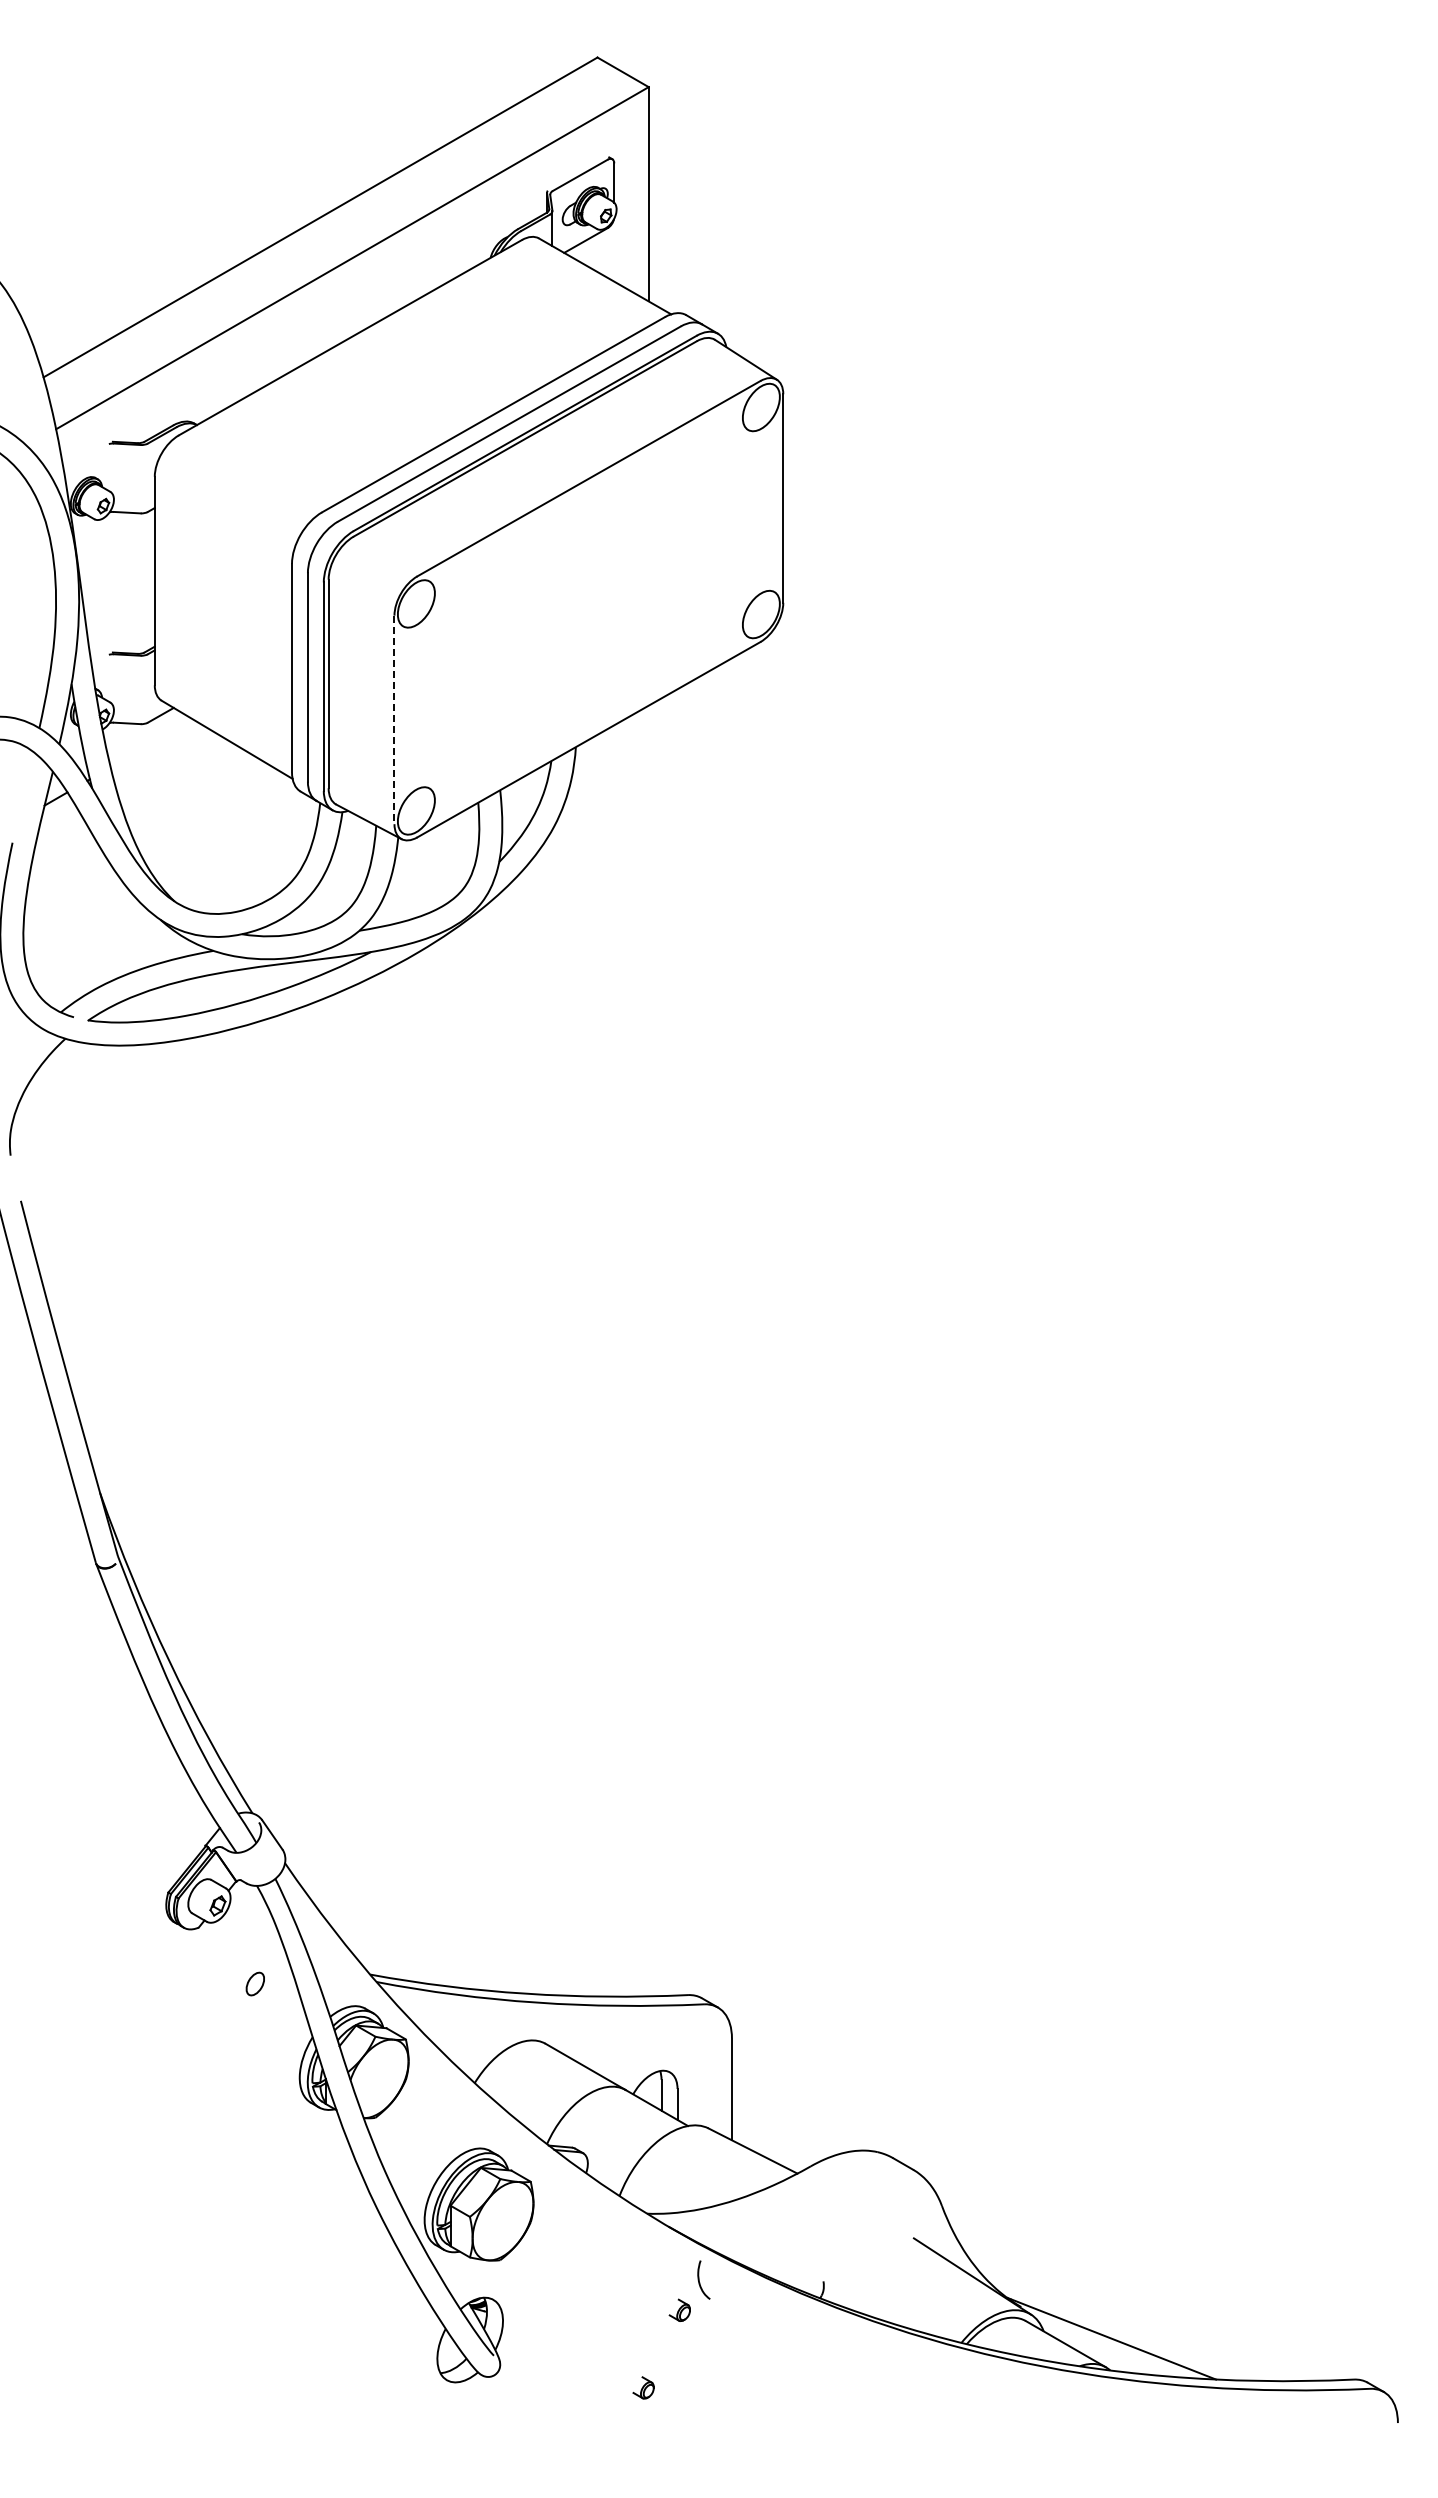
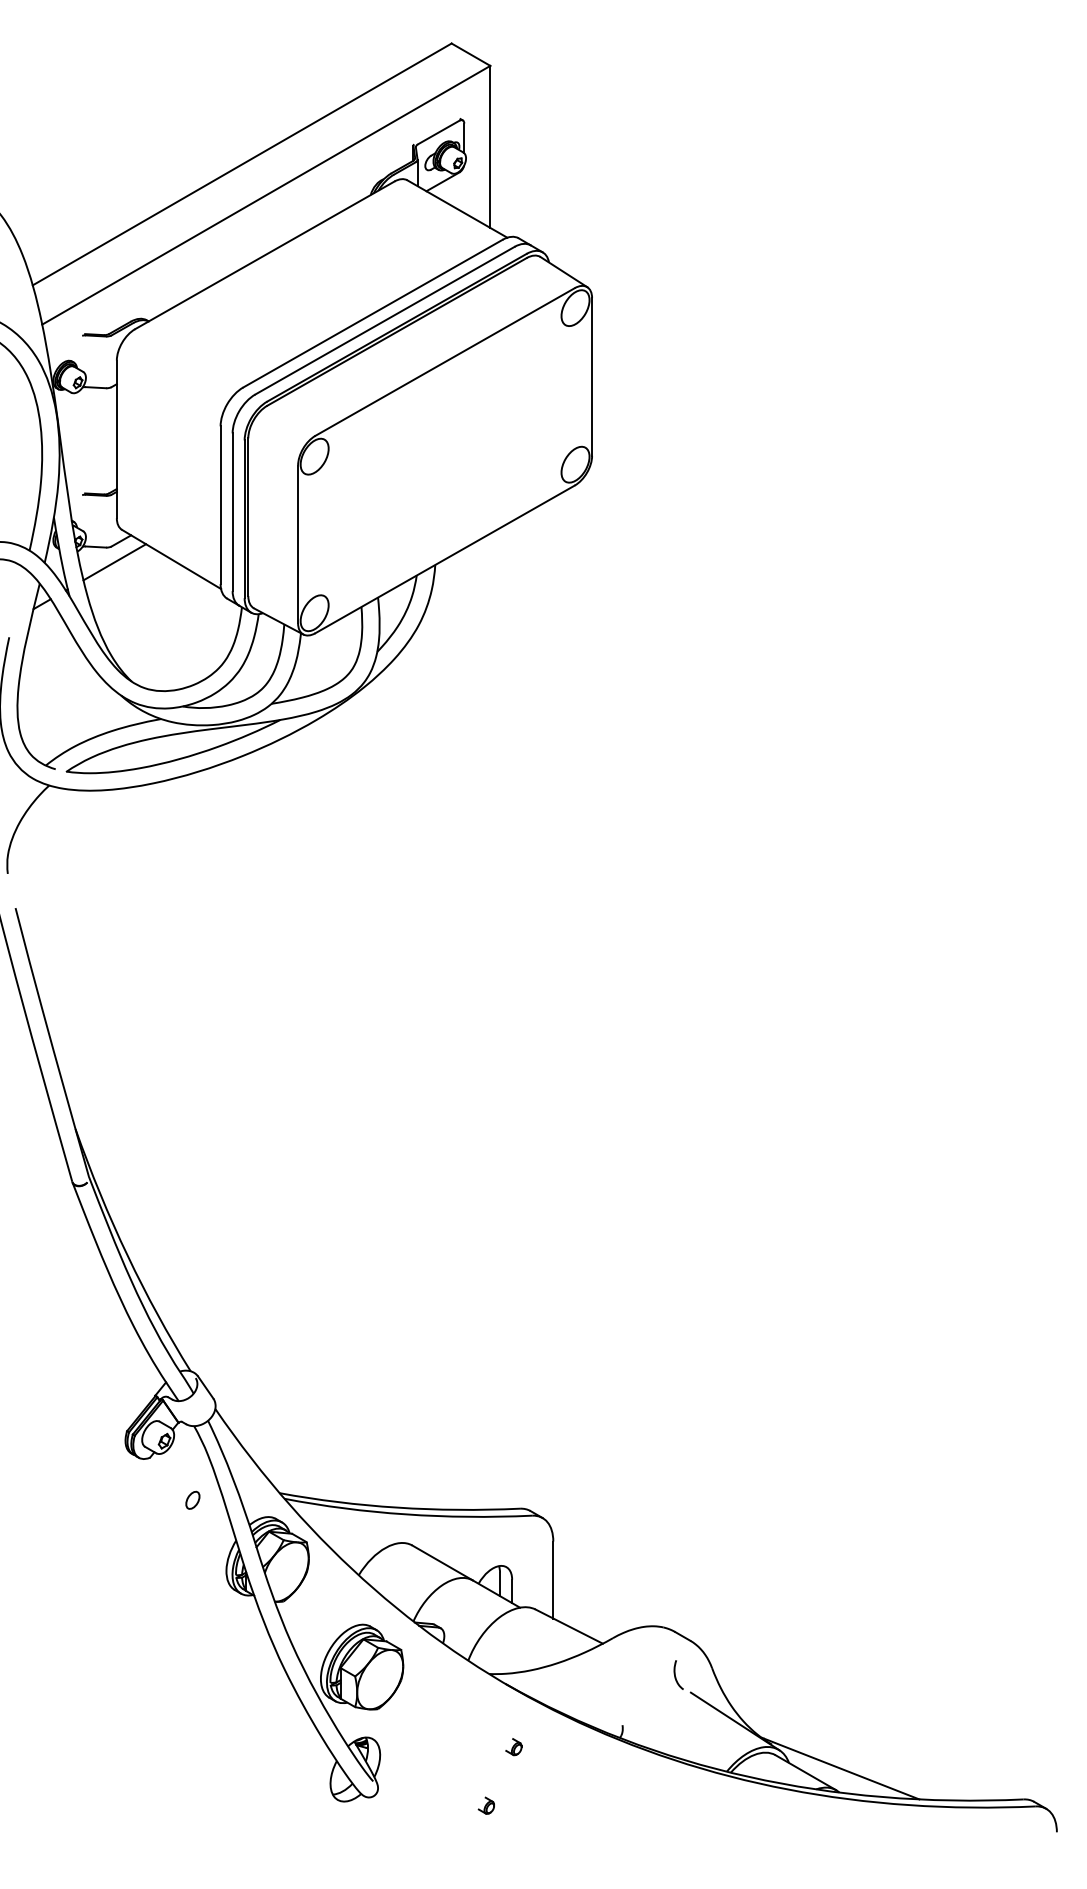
line: (394, 720) -> (298, 544), dashed -> solid
line: (151, 743) -> (114, 562), added
curve: (699, 2279) -> (675, 1674), moved

